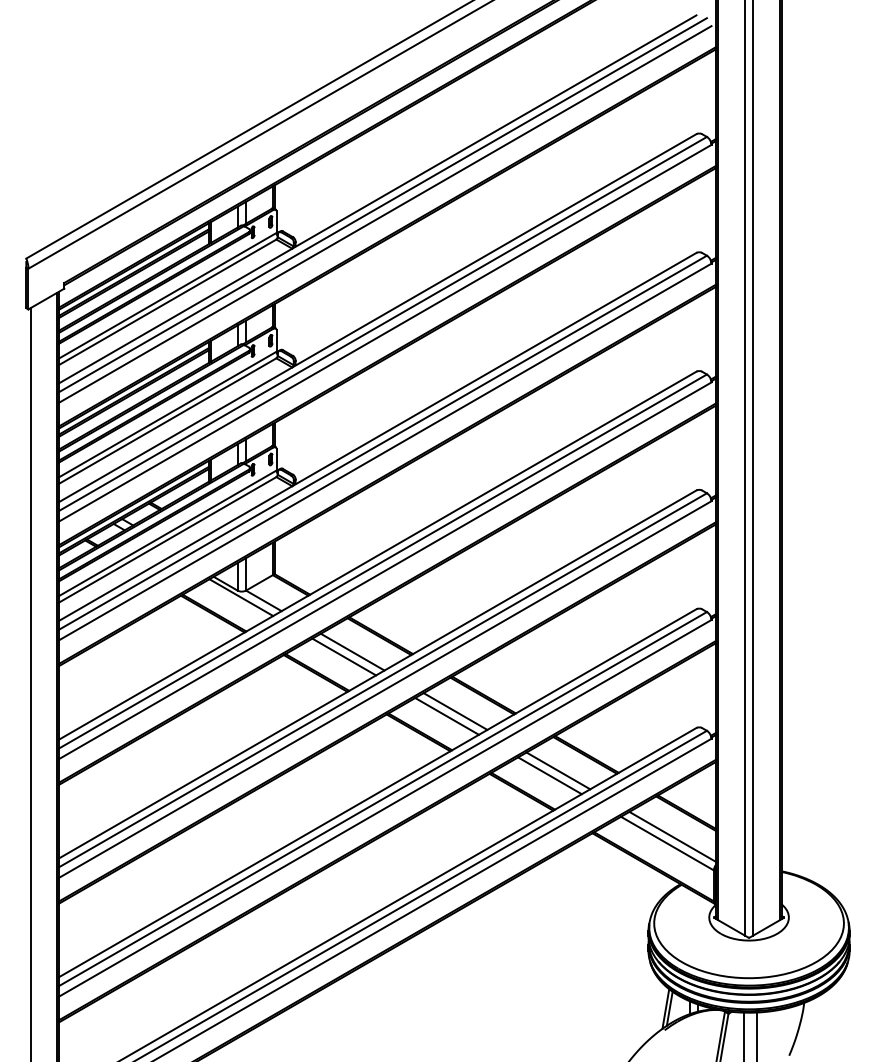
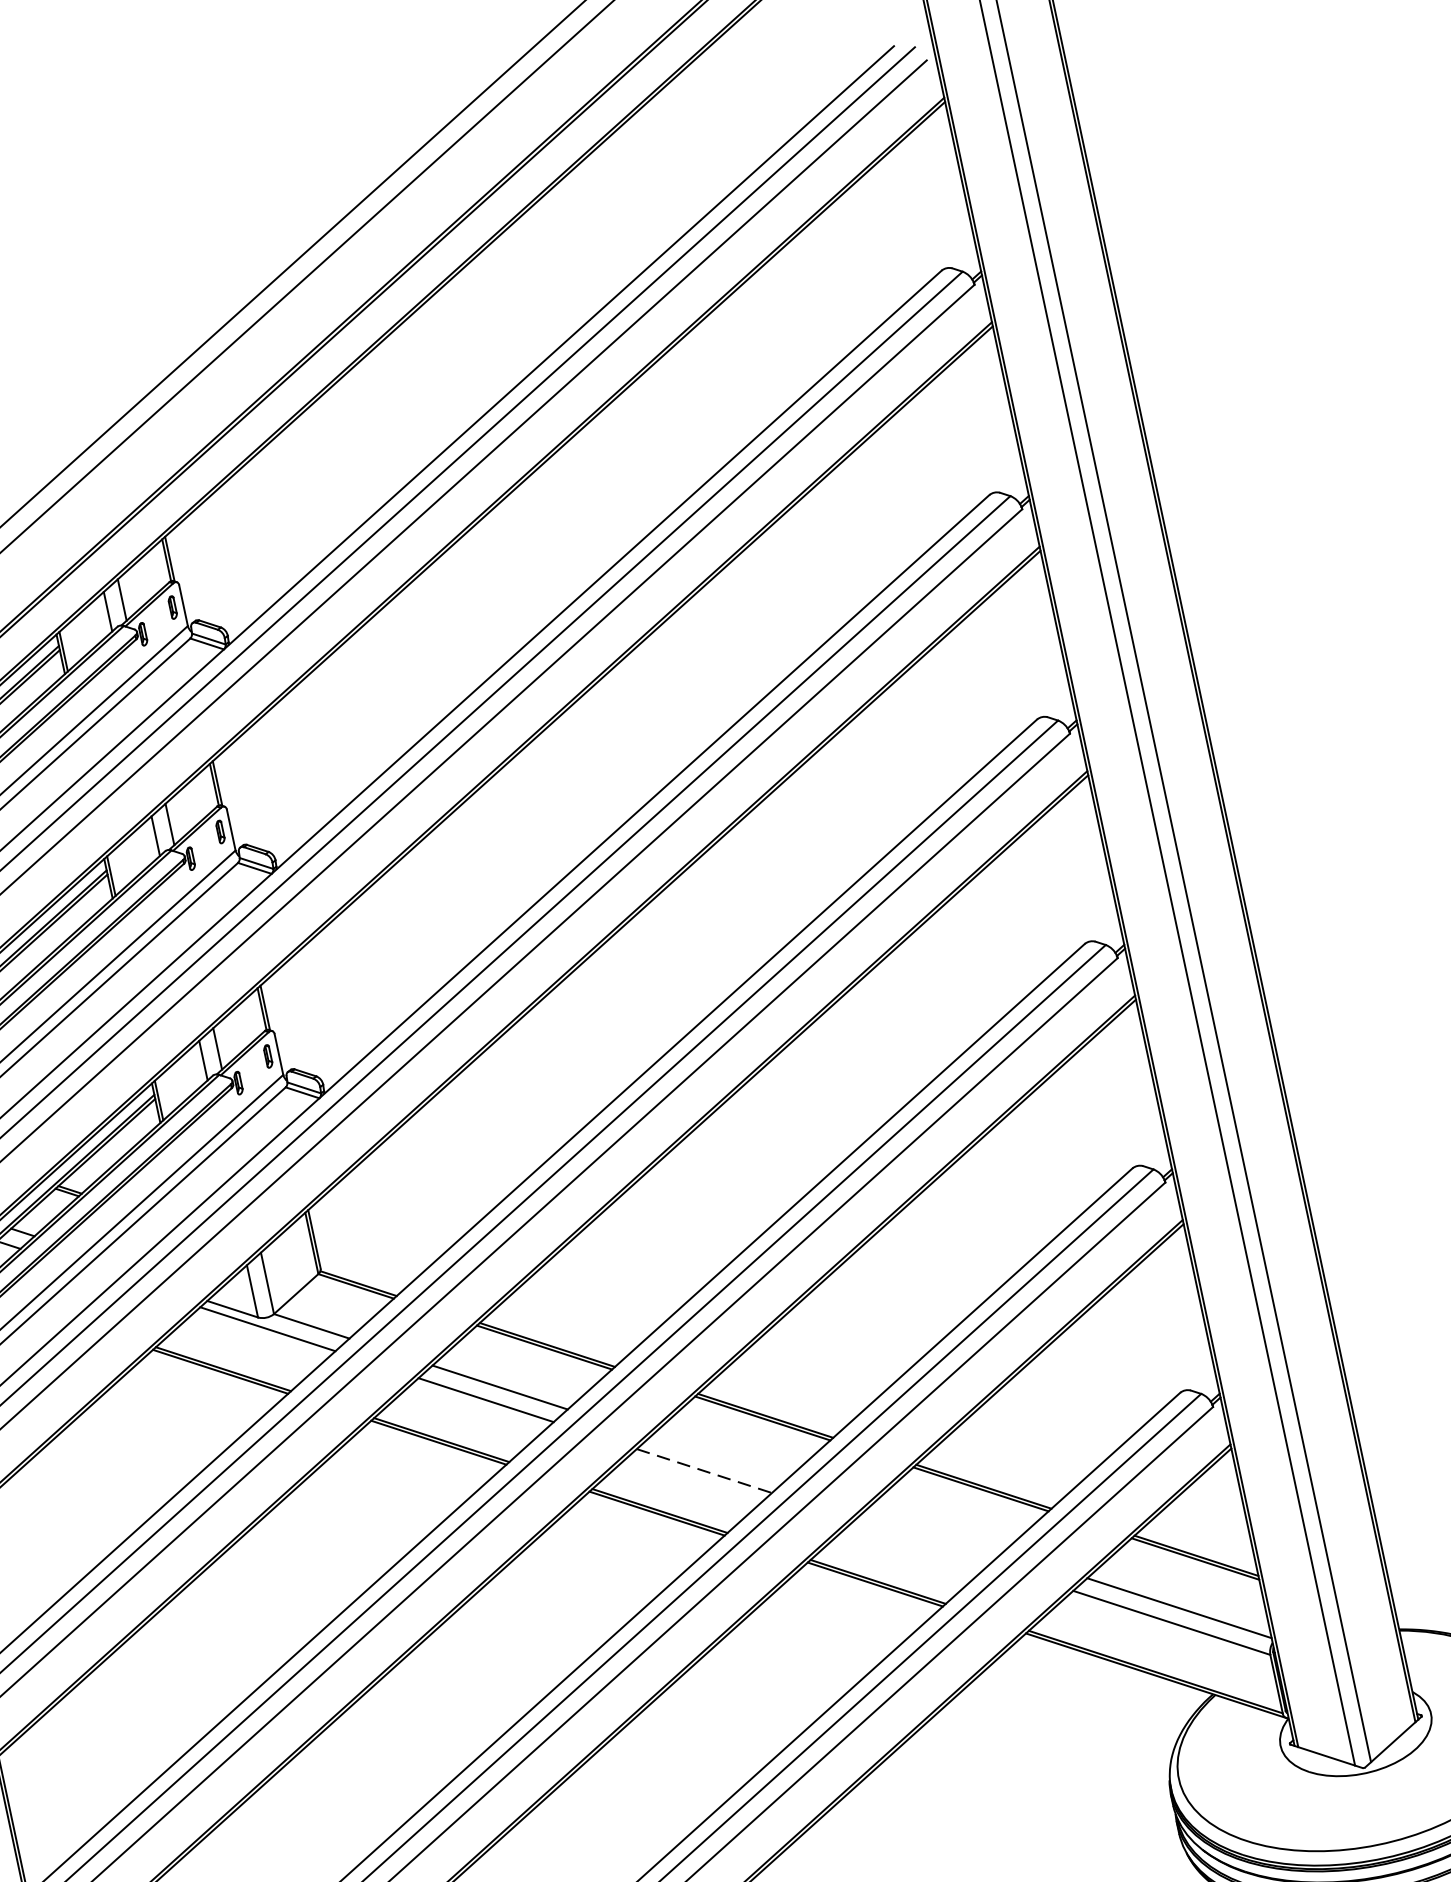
line: (455, 711) -> (718, 1458), removed
line: (447, 716) -> (705, 1471), solid -> dashed
line: (558, 770) -> (936, 1528), removed
line: (549, 775) -> (921, 1541), removed

